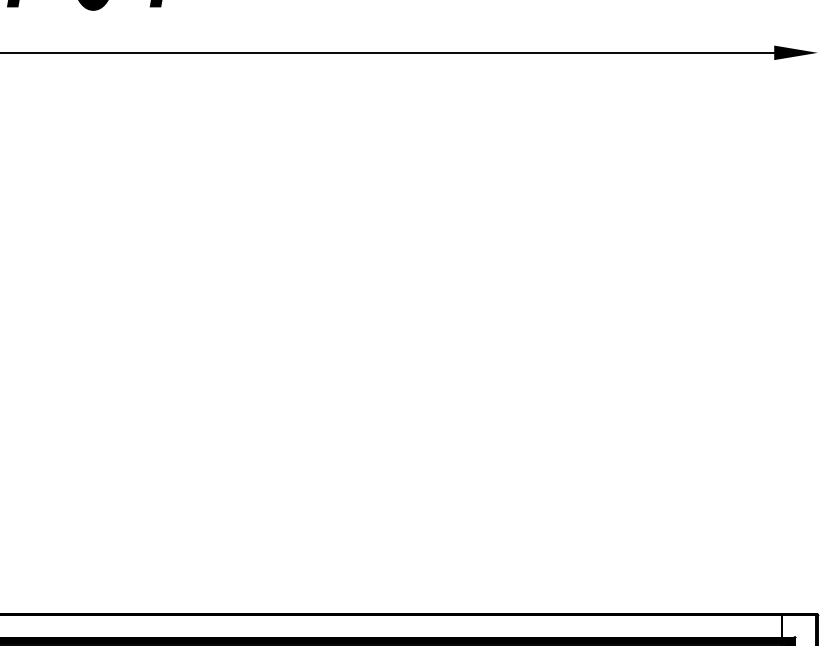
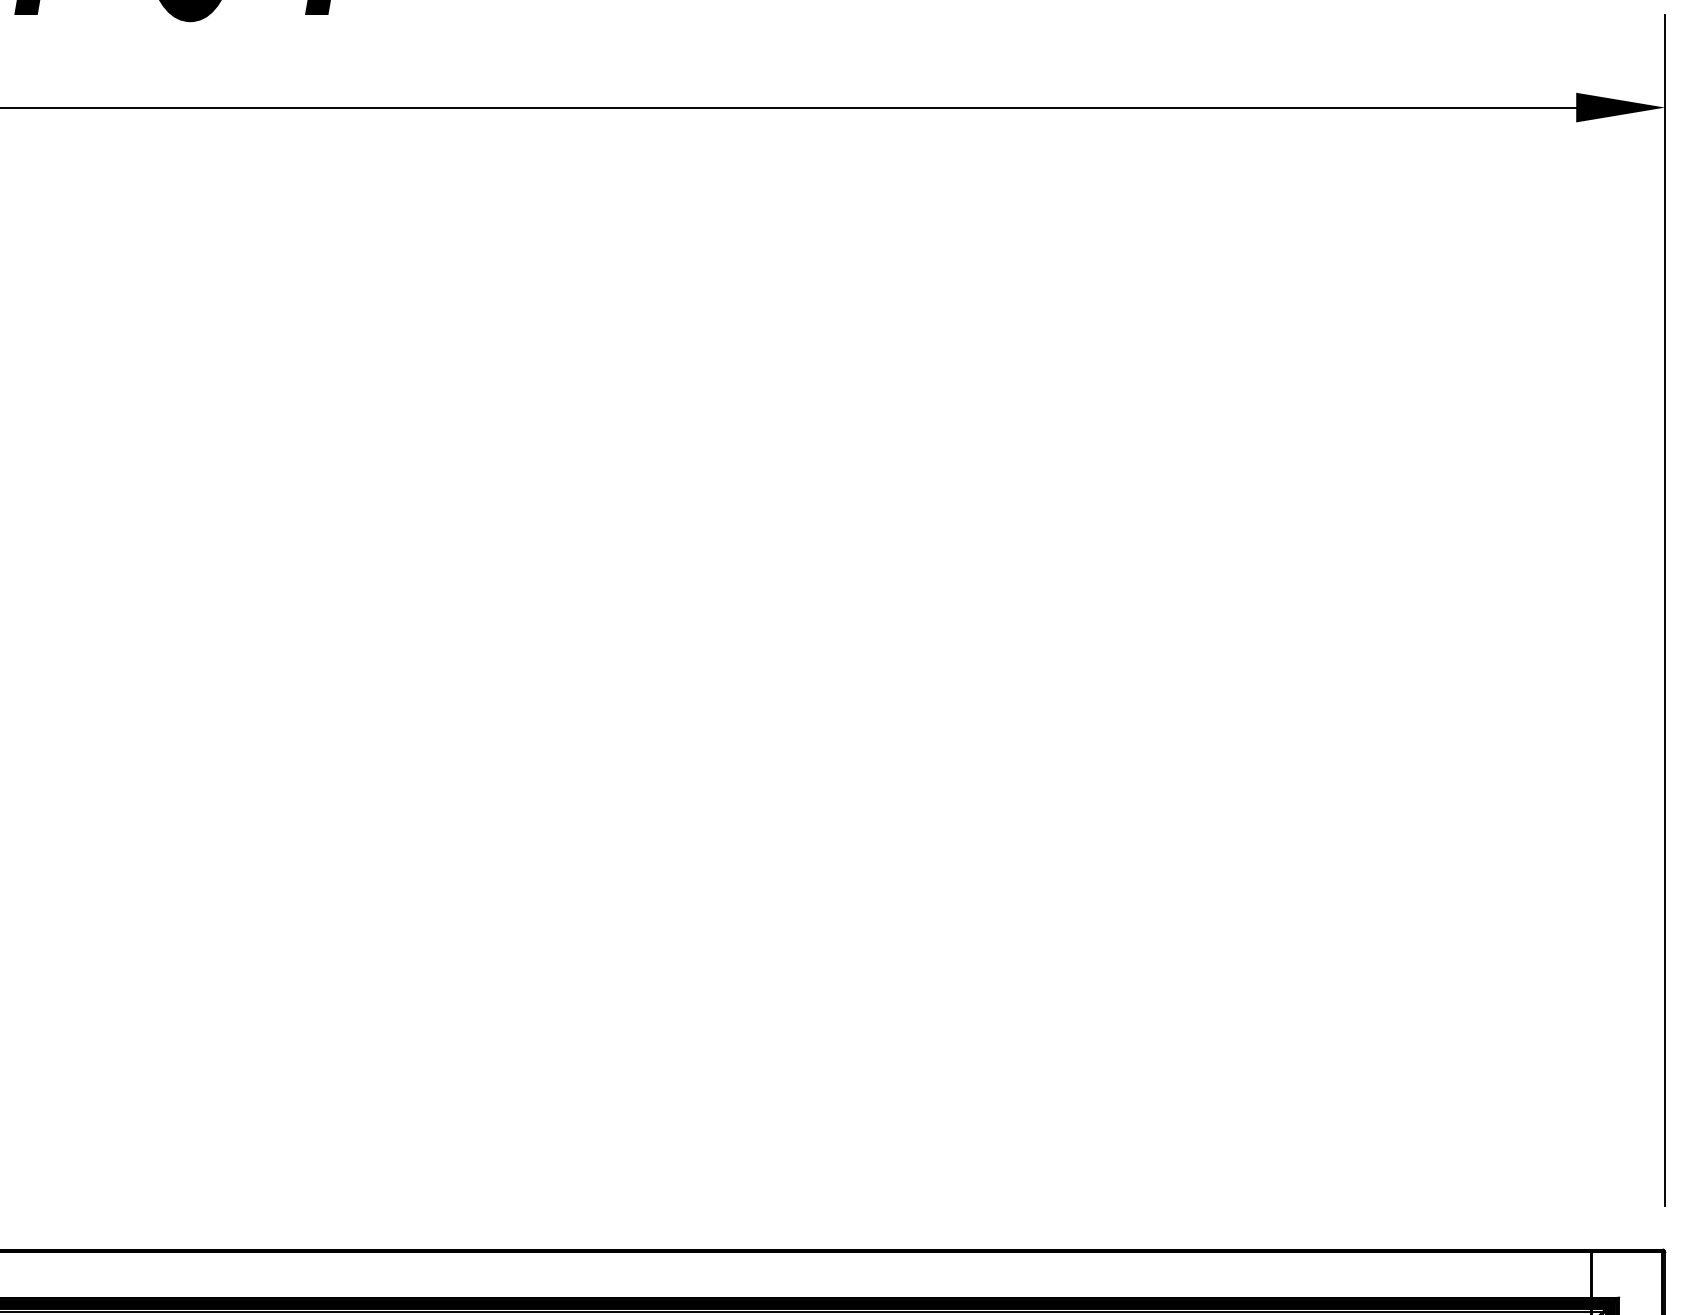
line: (817, 299) -> (1664, 609), added

